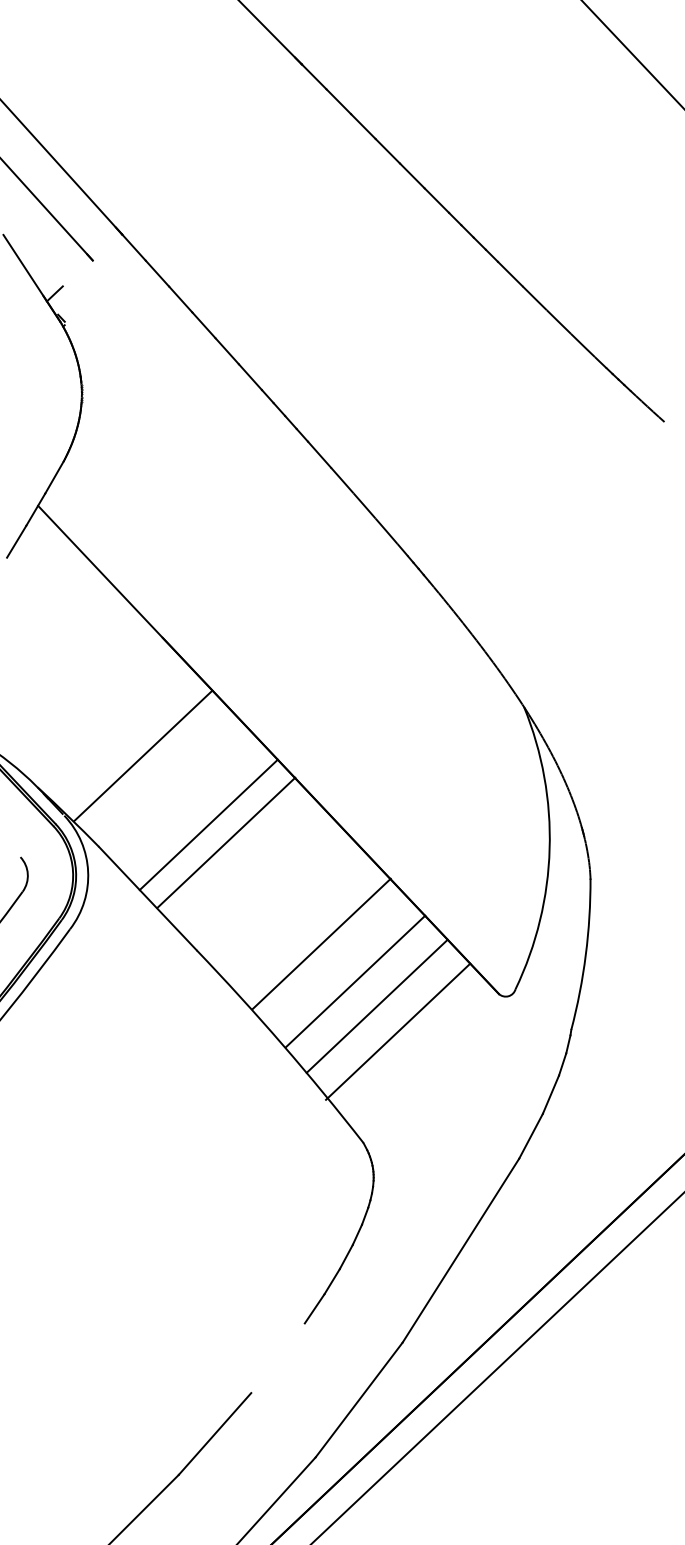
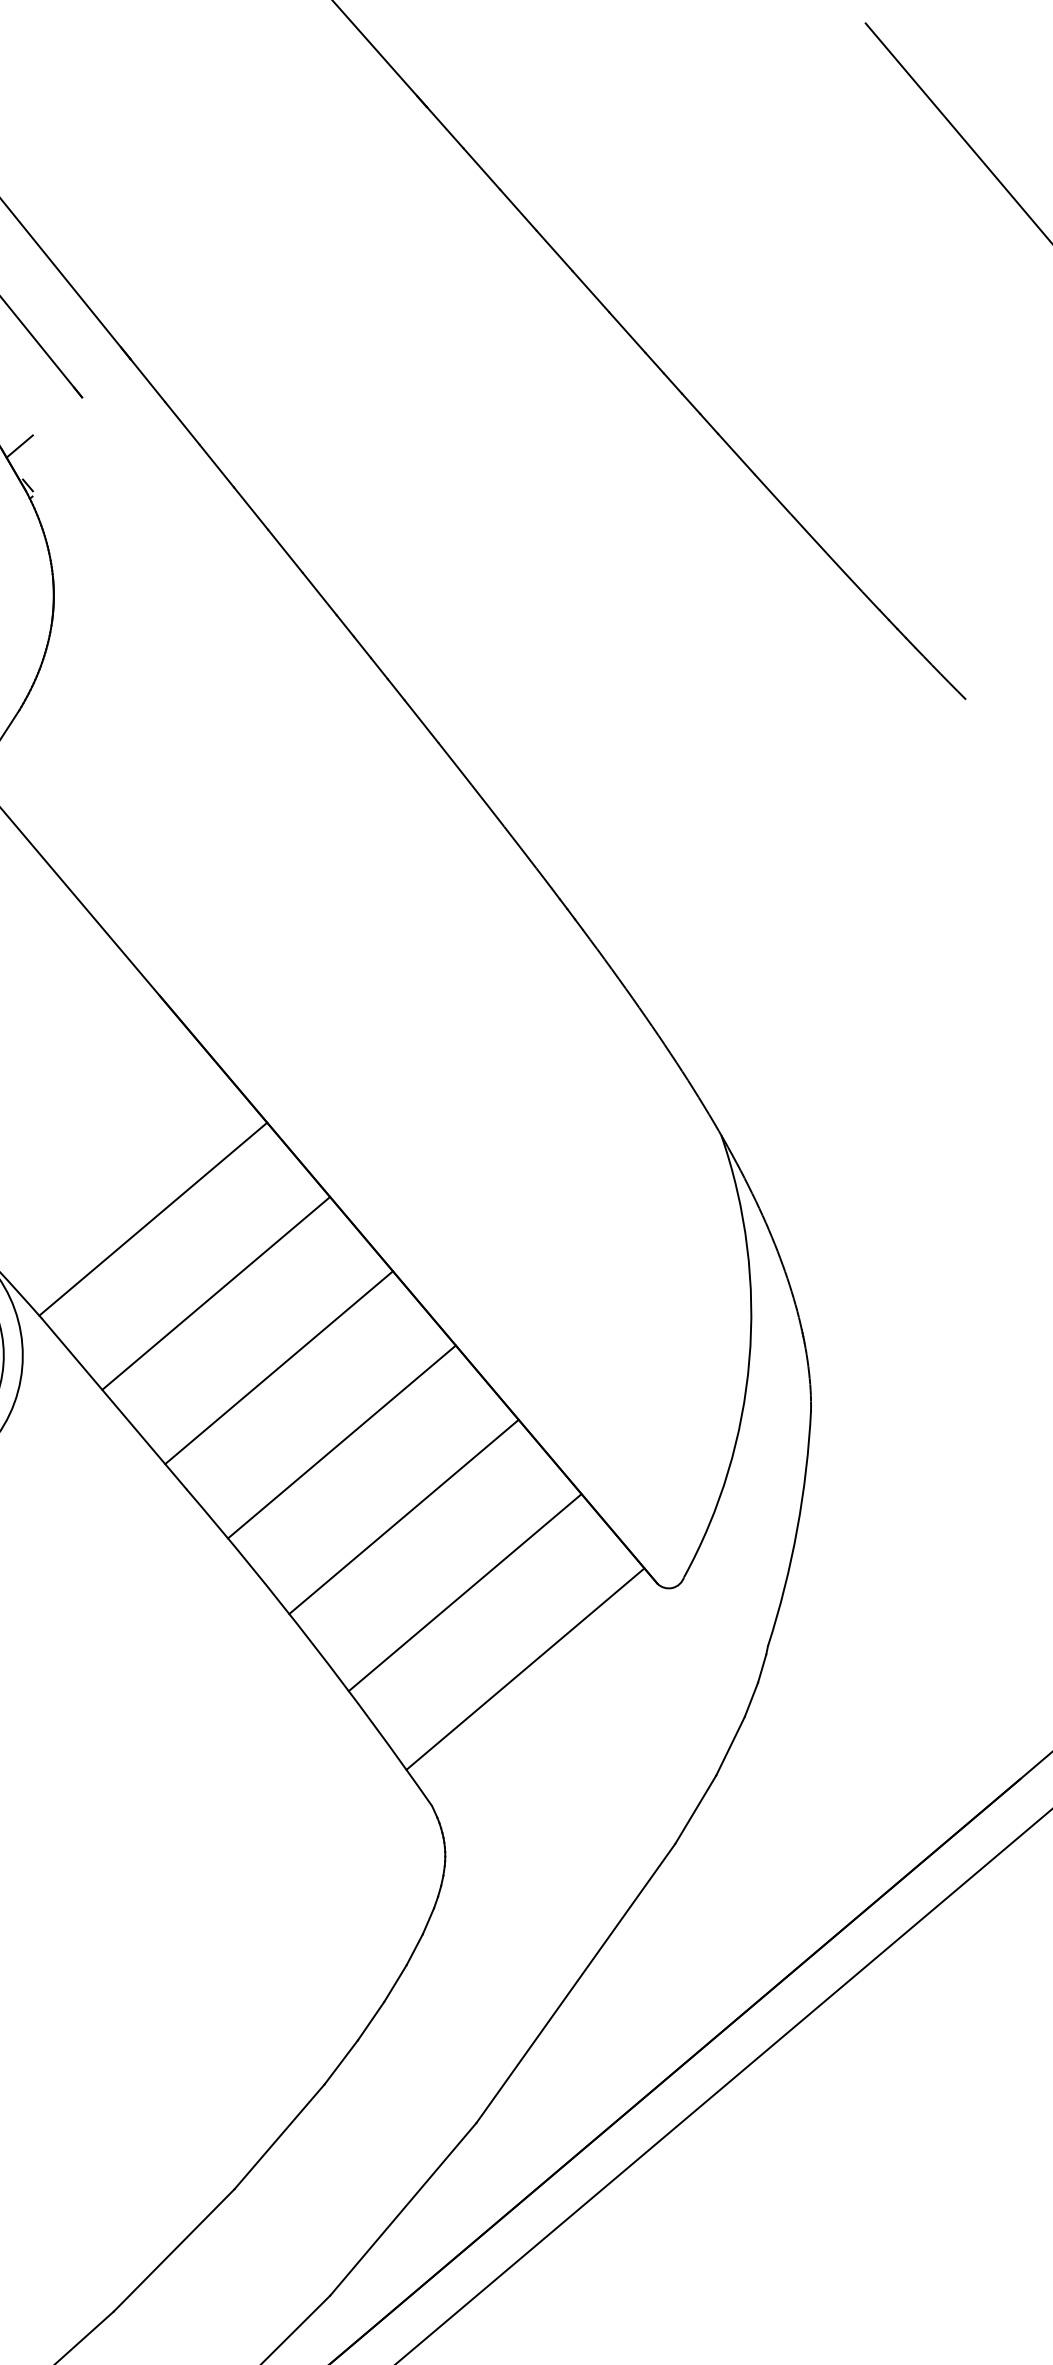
line: (143, 755) -> (153, 1218), moved
line: (226, 842) -> (279, 1367), moved
line: (321, 943) -> (341, 1441), moved
line: (355, 980) -> (403, 1515), moved
line: (398, 1031) -> (526, 1668), moved
line: (277, 1358) -> (278, 2137), added

